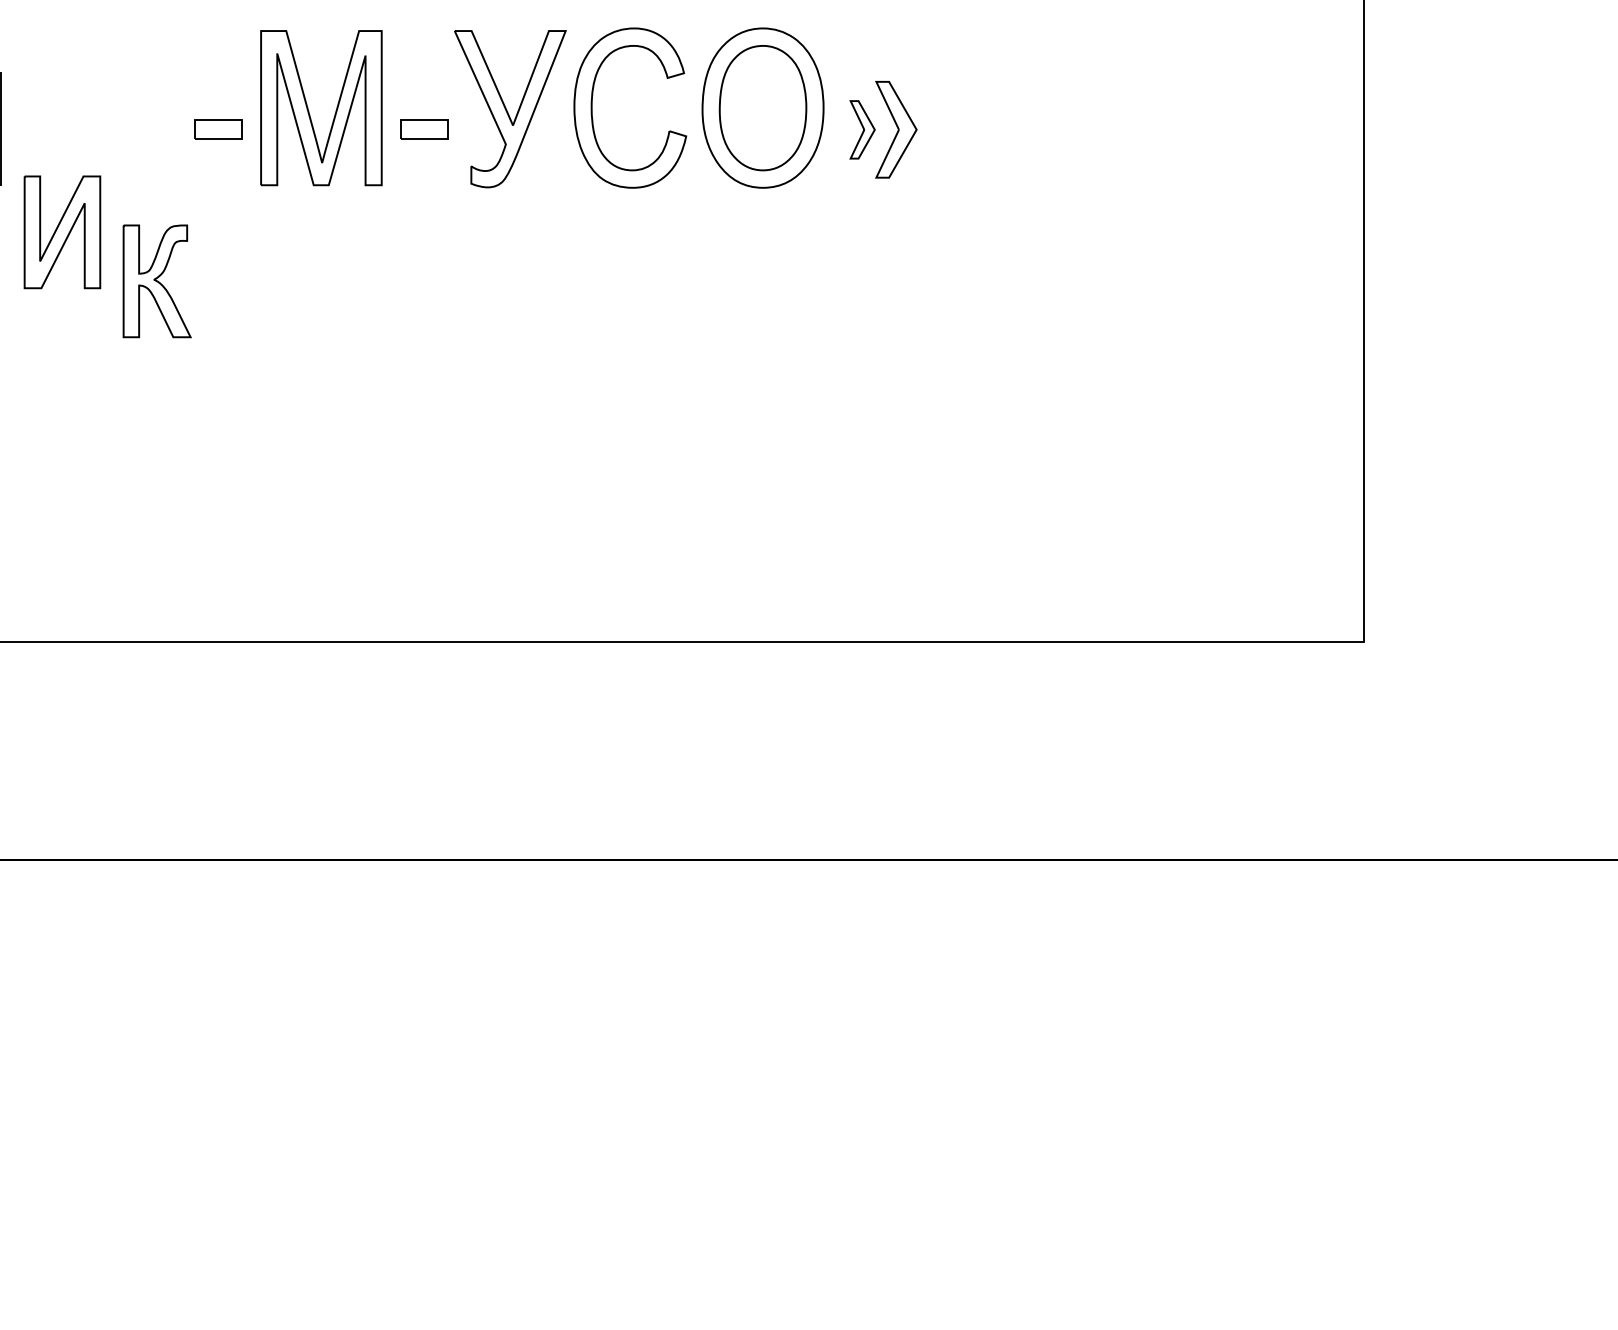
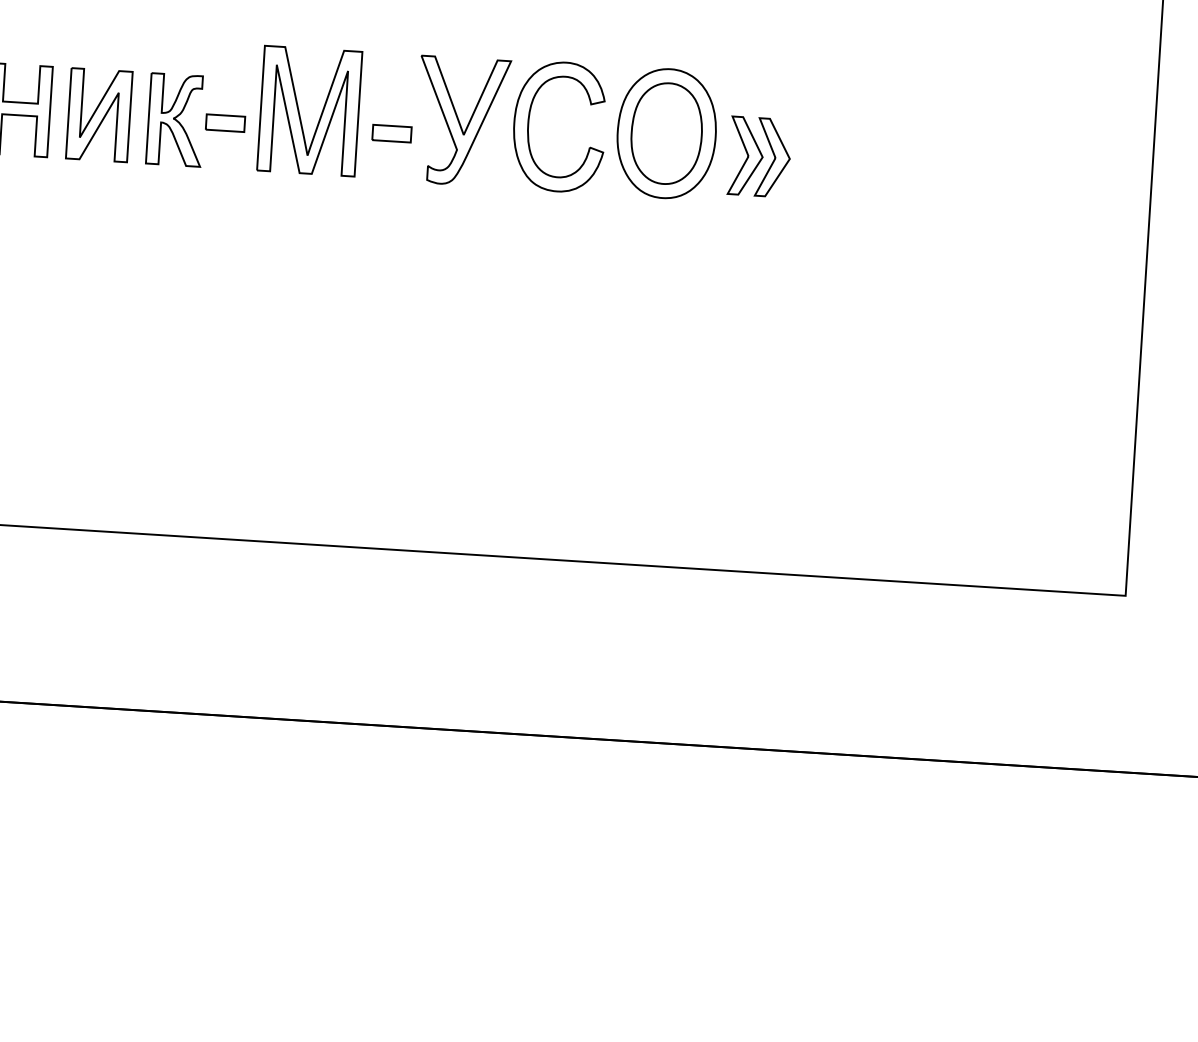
part: (862, 129) -> (746, 155), size x1.67
part: (62, 232) -> (99, 115), moved
part: (156, 281) -> (175, 120), moved

